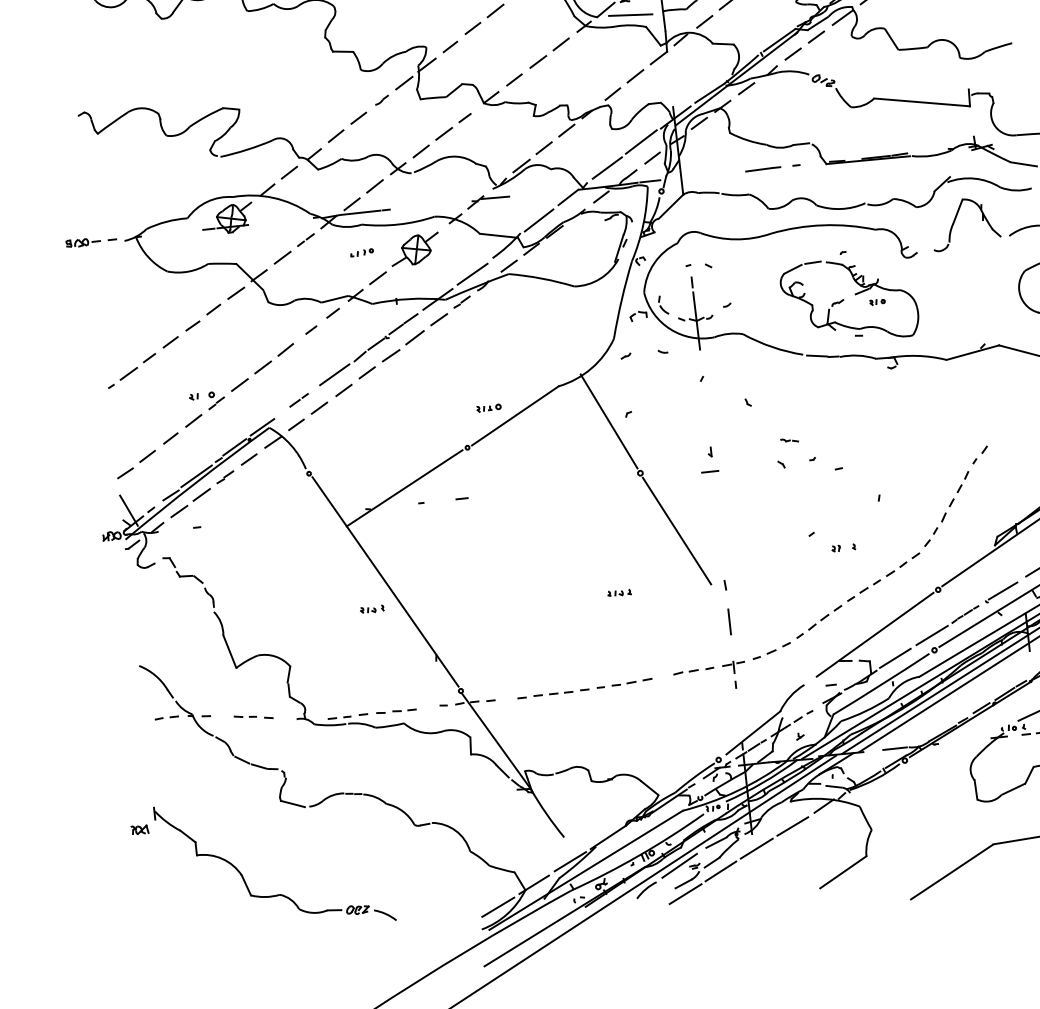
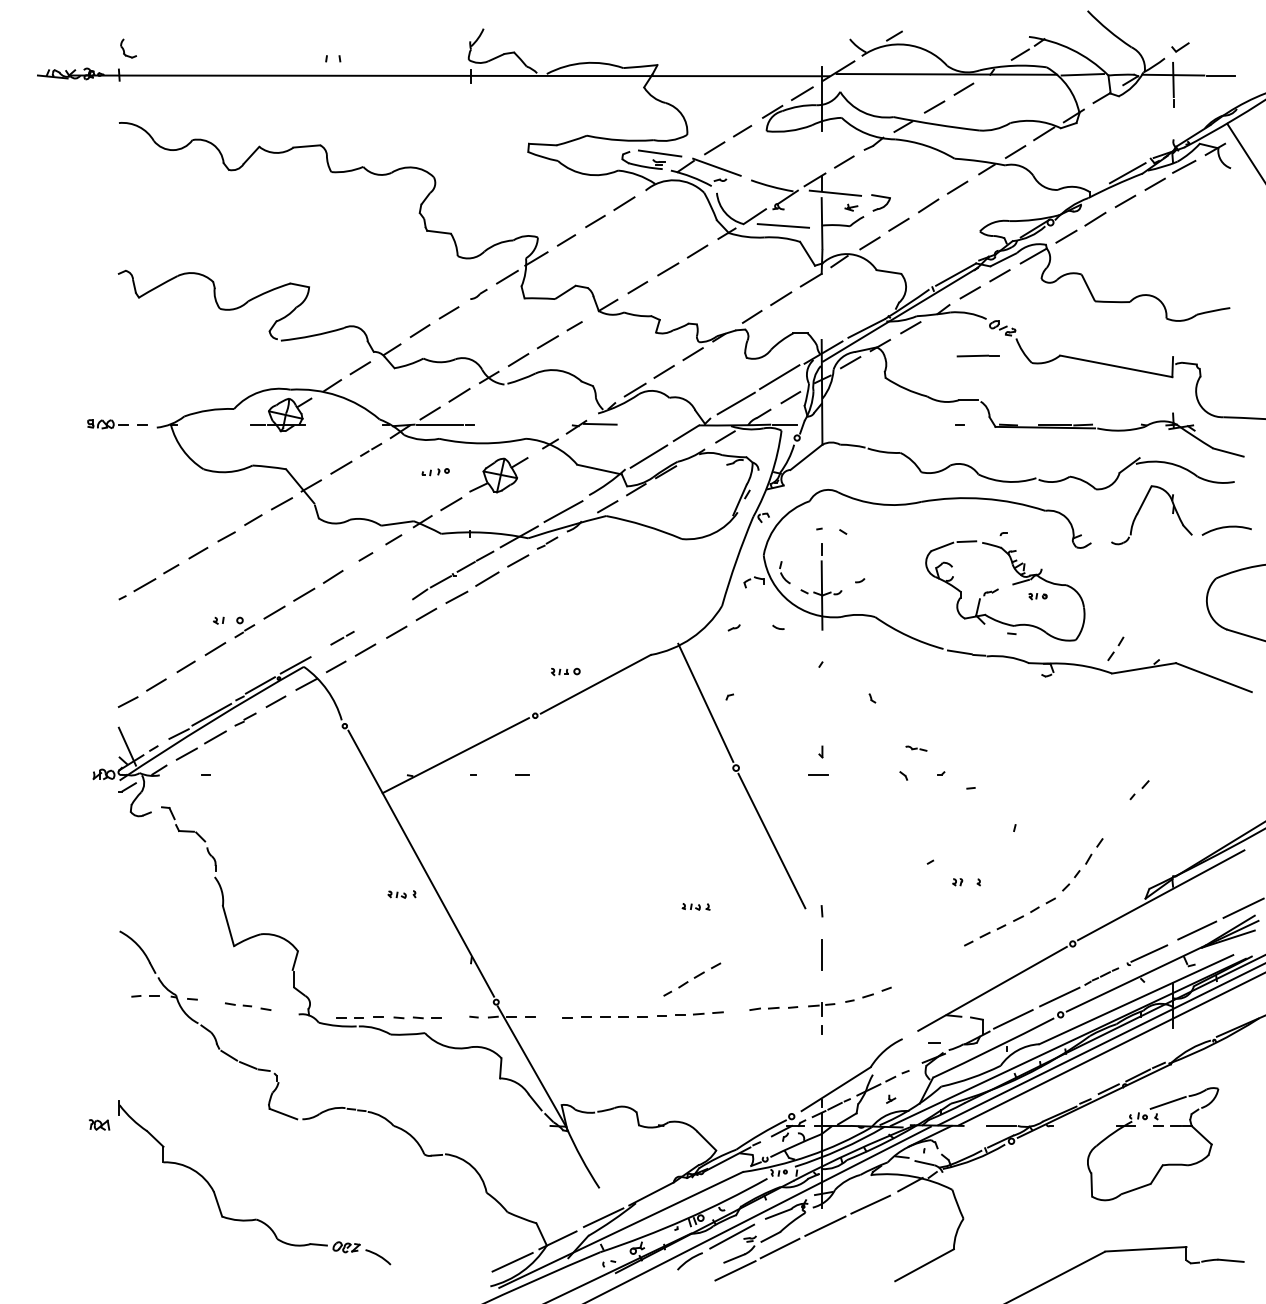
line: (762, 168) -> (977, 355), moved
line: (334, 374) -> (387, 612), removed
part: (962, 481) -> (1115, 648), moved
part: (819, 621) -> (692, 979), moved

